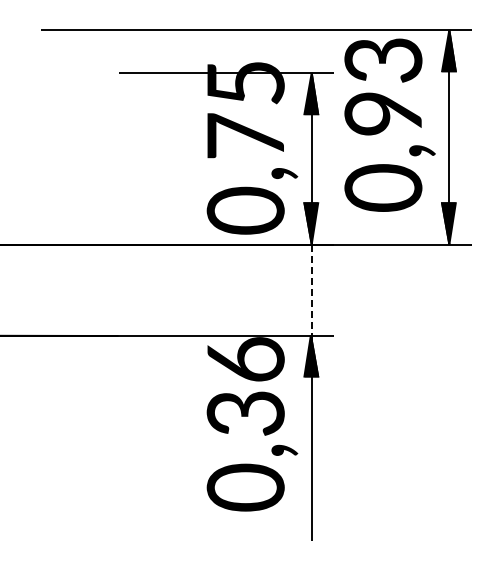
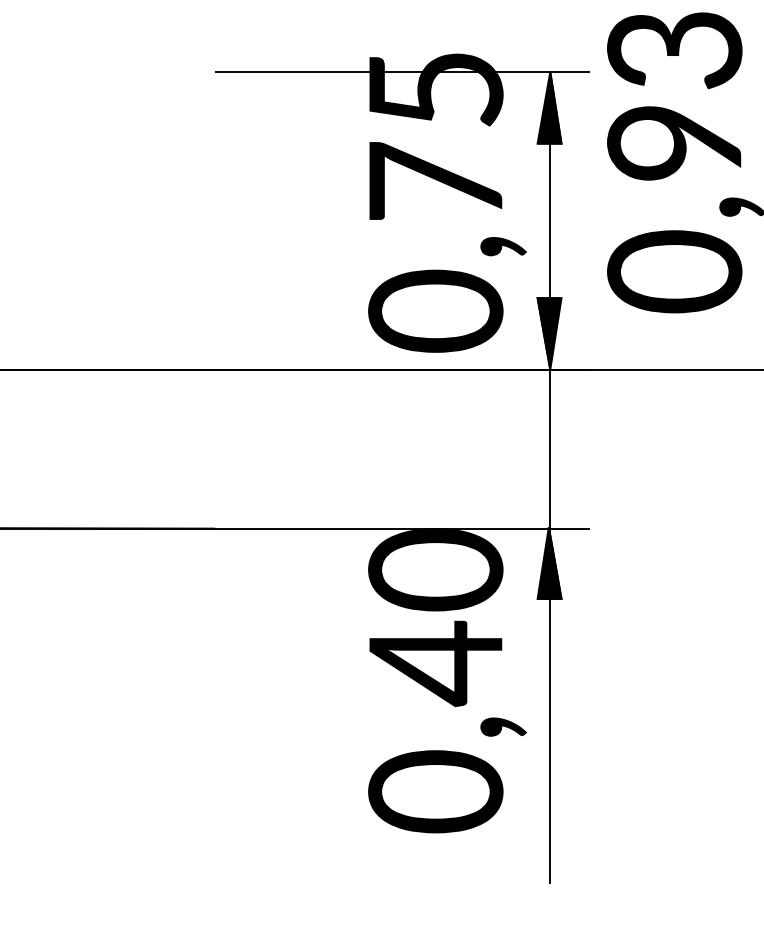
line: (311, 290) -> (549, 449), dashed -> solid
text: (245, 387) -> (435, 617), 0,36 -> 0,40

